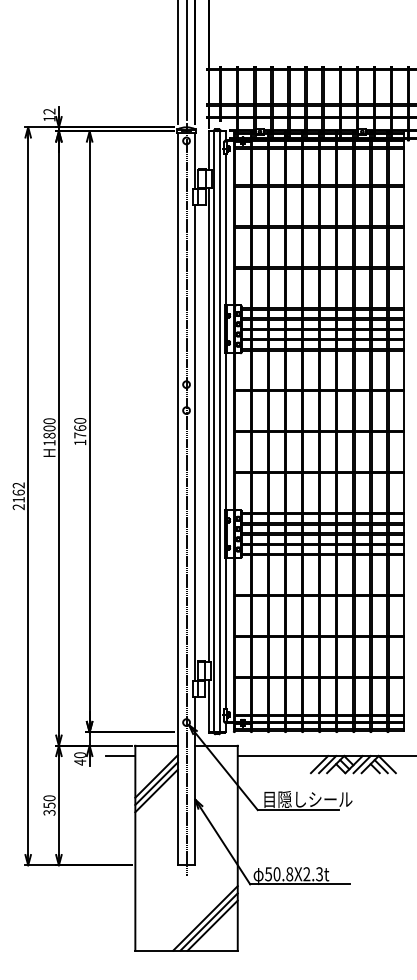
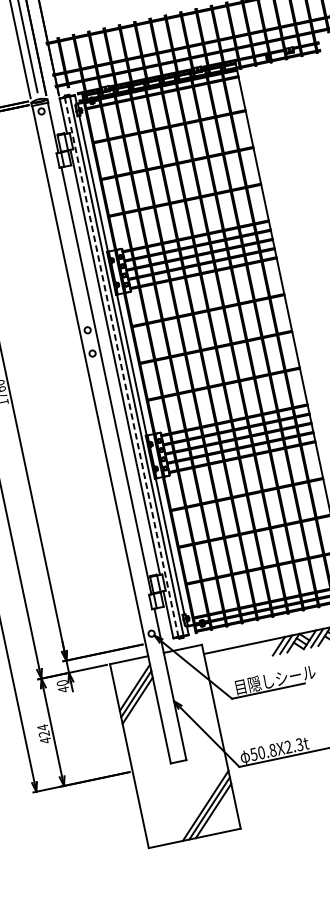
line: (214, 431) -> (121, 367), solid -> dashed
line: (186, 498) -> (109, 432), removed
line: (120, 756) -> (98, 676), removed
text: (49, 805) -> (44, 734), 350 -> 424

